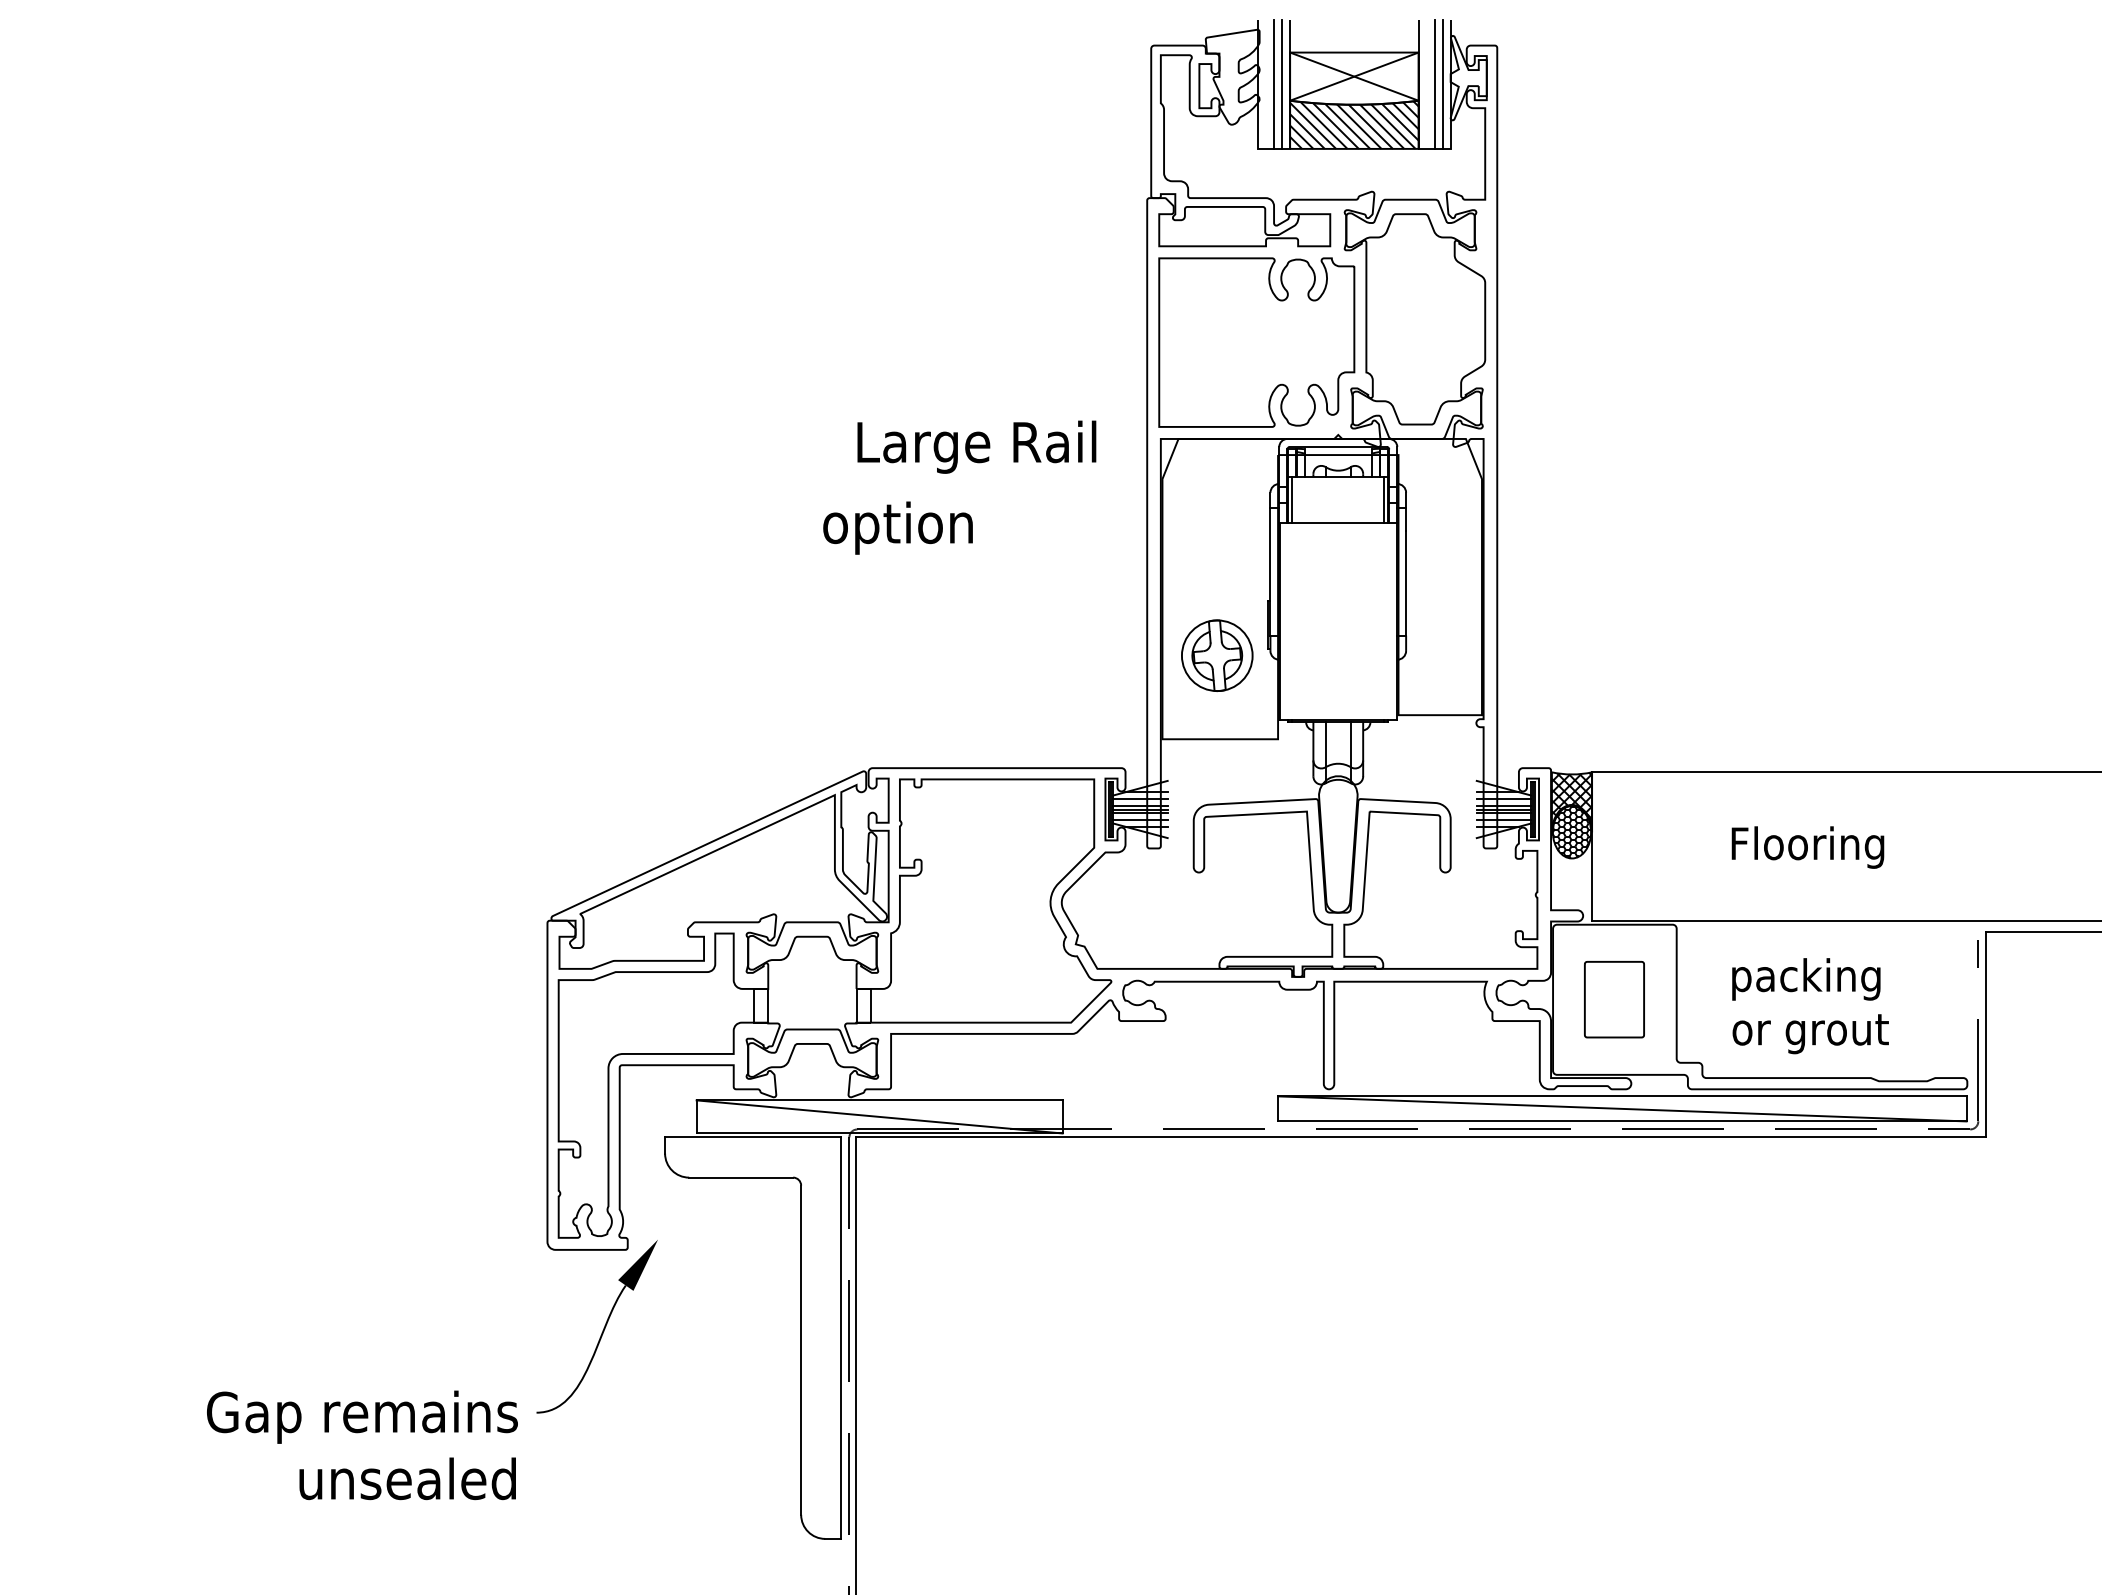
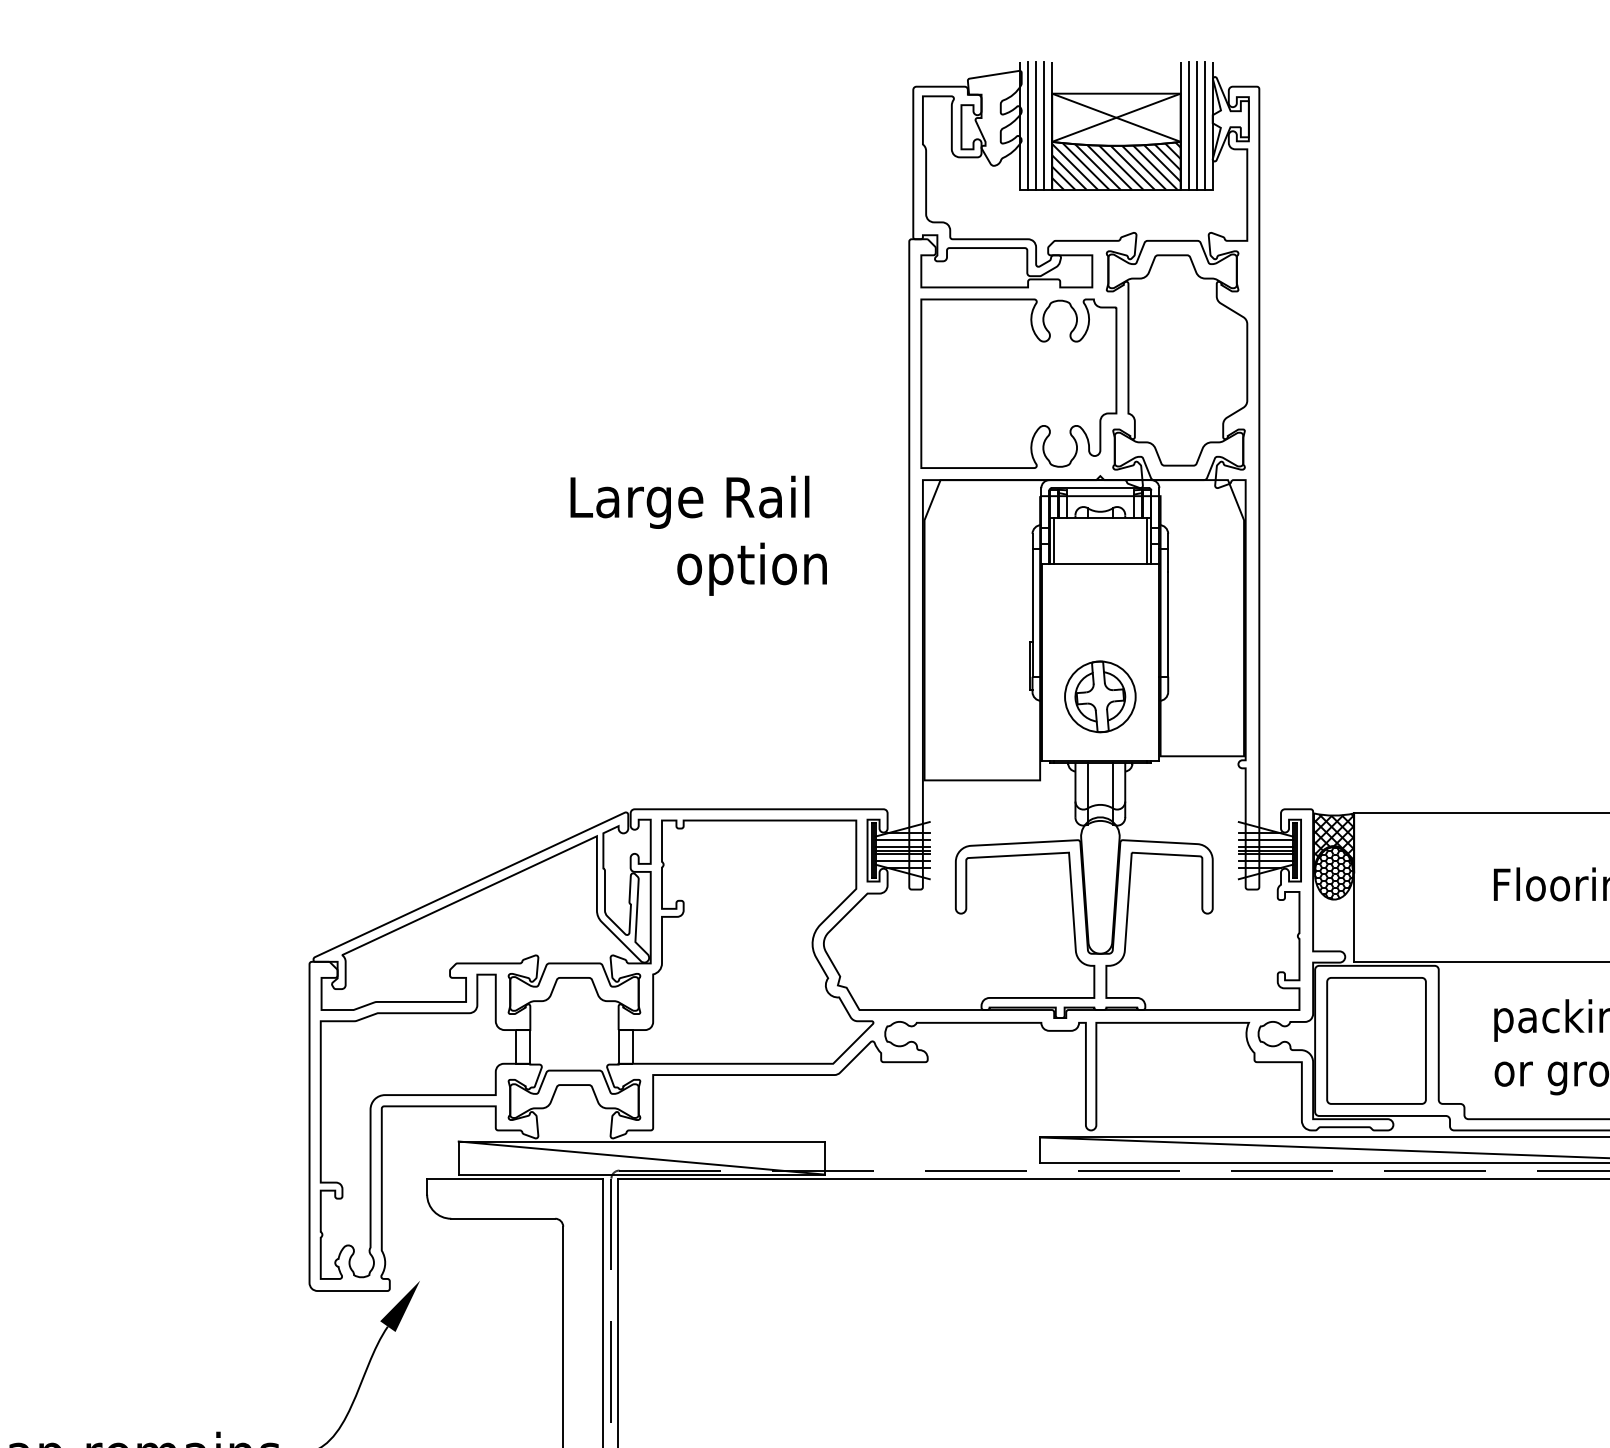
line: (1266, 84) -> (1028, 125), added
line: (1426, 84) -> (1188, 125), added
text: (976, 446) -> (689, 501), moved
text: (897, 527) -> (751, 568), moved
part: (1217, 655) -> (1100, 696), moved
part: (1614, 999) -> (1376, 1040), size x1.67

